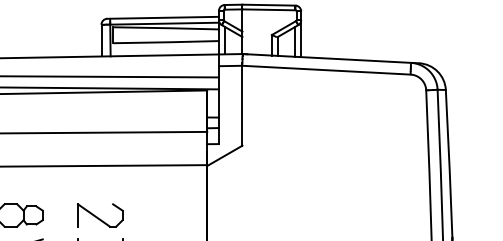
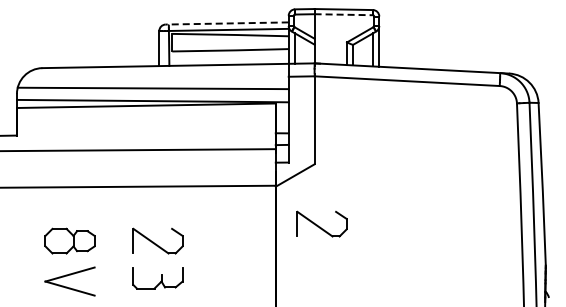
line: (269, 9) -> (344, 14), solid -> dashed
line: (163, 17) -> (227, 23), solid -> dashed
part: (248, 199) -> (321, 223), added

